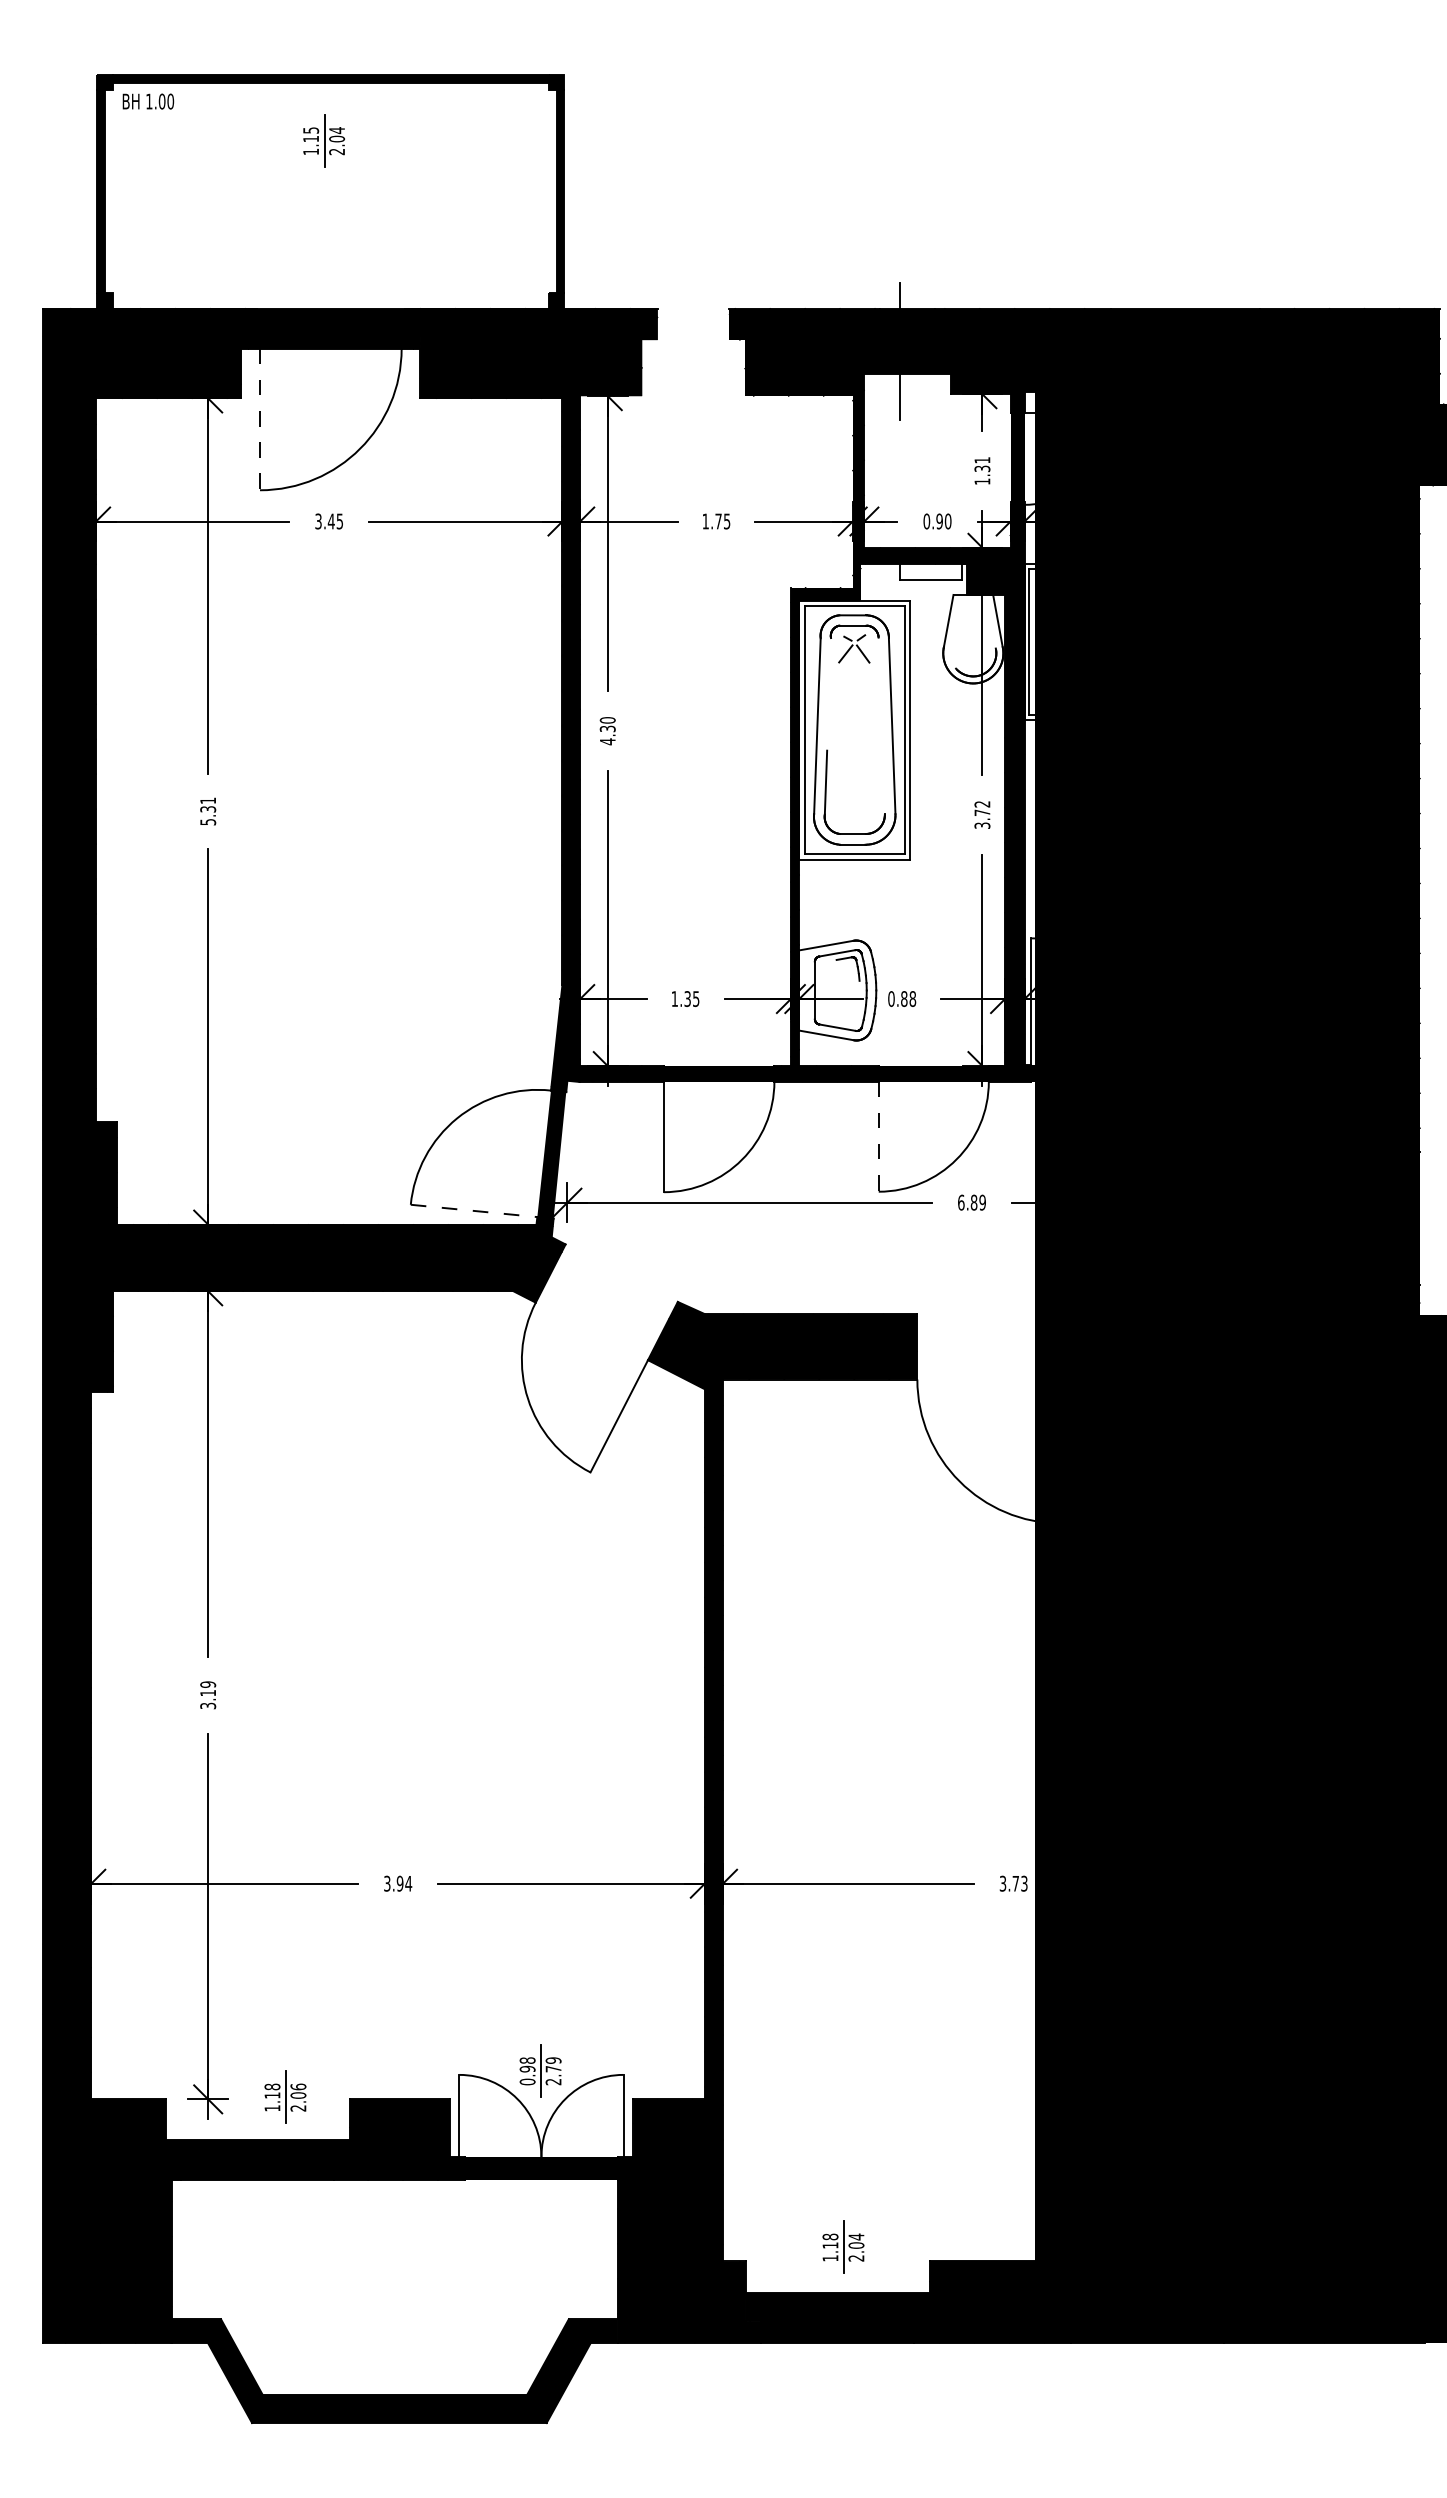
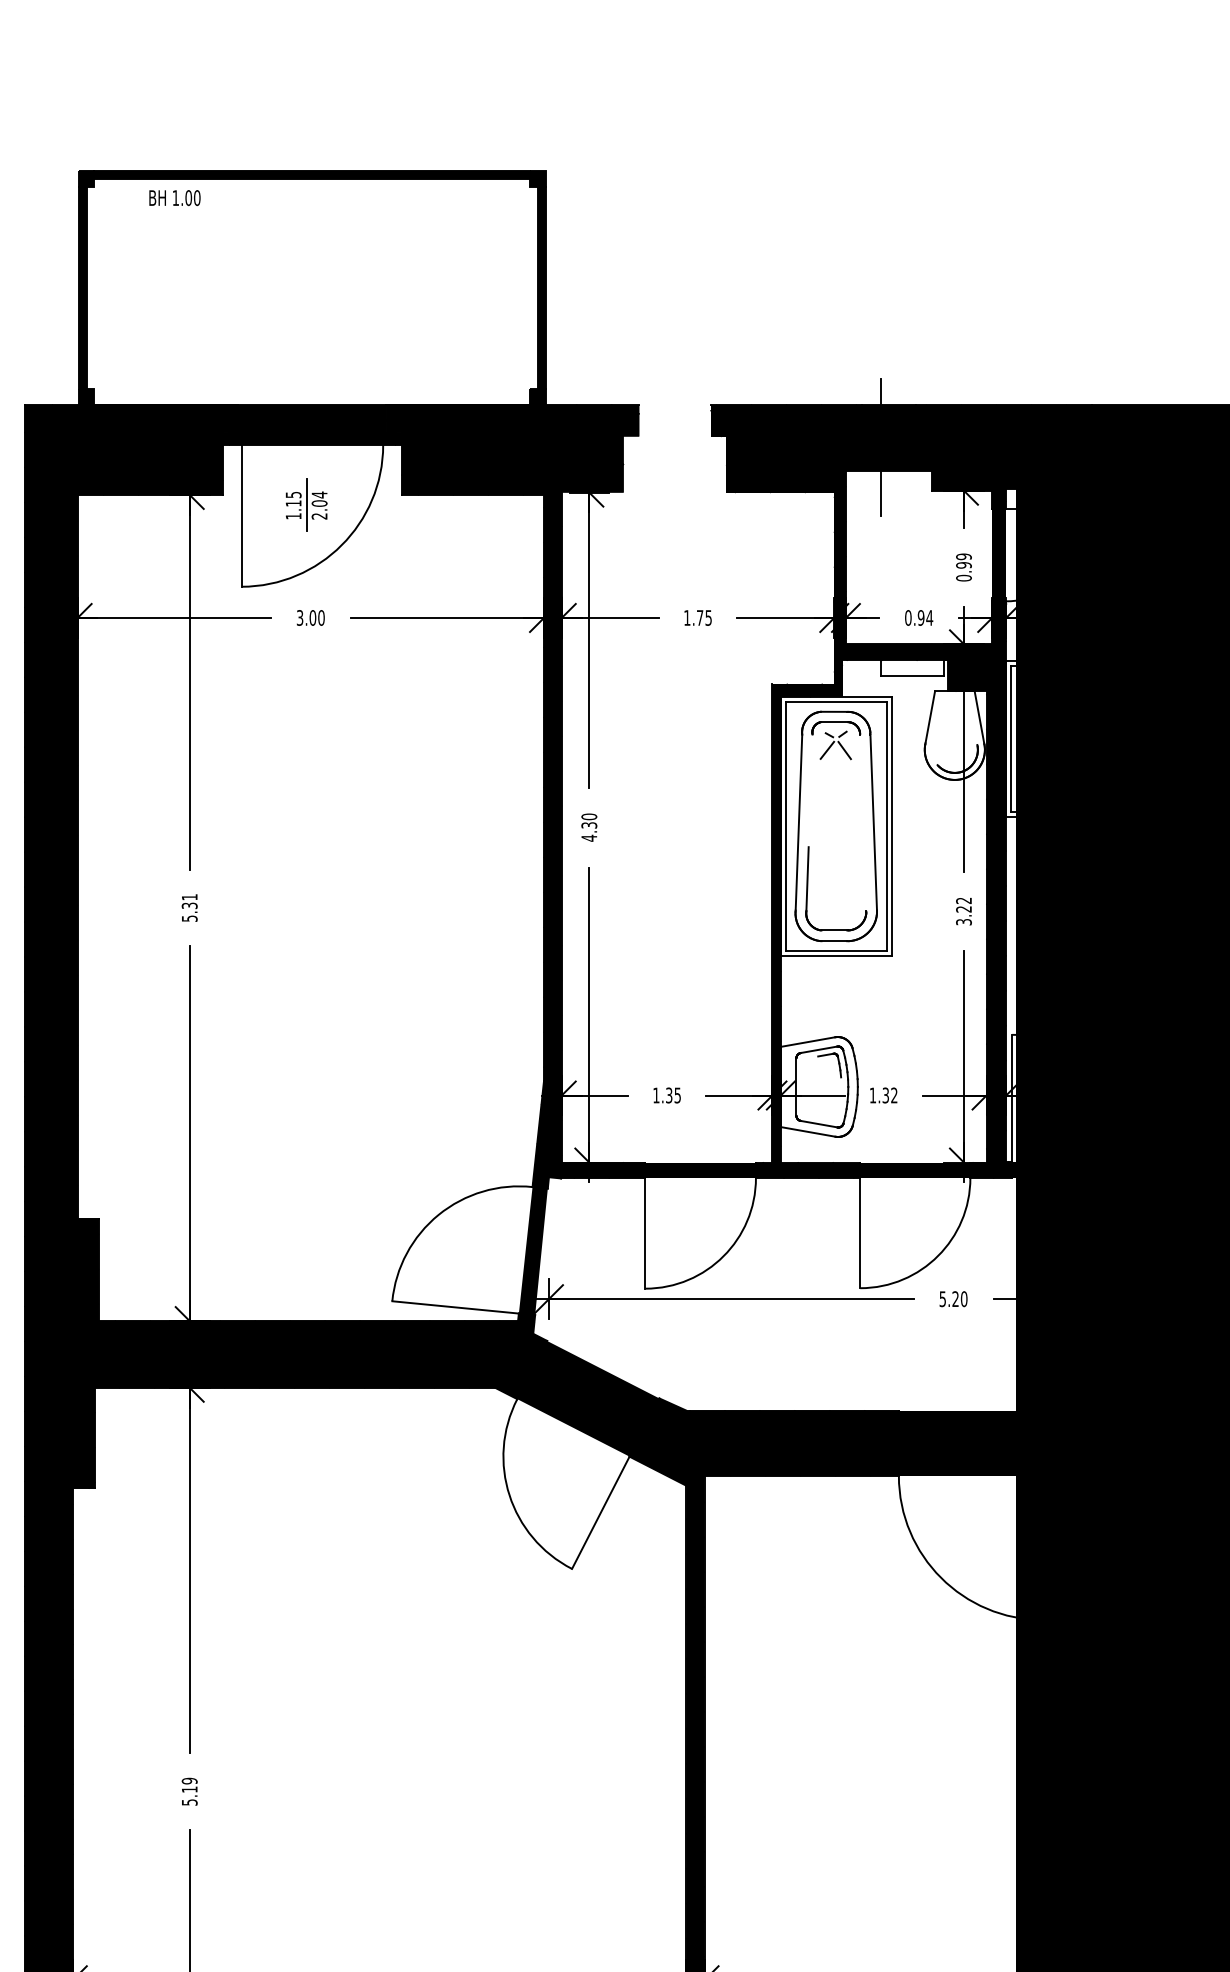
text: (148, 101) -> (175, 197), moved
part: (323, 140) -> (306, 504), moved
line: (260, 419) -> (242, 515), dashed -> solid
text: (982, 471) -> (964, 567), 1.31 -> 0.99
text: (335, 521) -> (317, 617), 3.45 -> 3.00
text: (947, 521) -> (929, 617), 0.90 -> 0.94
text: (982, 812) -> (964, 908), 3.72 -> 3.22
text: (902, 998) -> (884, 1094), 0.88 -> 1.32
line: (878, 1137) -> (860, 1233), dashed -> solid
text: (971, 1202) -> (953, 1298), 6.89 -> 5.20
line: (474, 1210) -> (456, 1306), dashed -> solid
fill: (606, 1302) -> (588, 1398), added
fill: (989, 1346) -> (971, 1442), added
text: (207, 1705) -> (189, 1801), 3.19 -> 5.19

